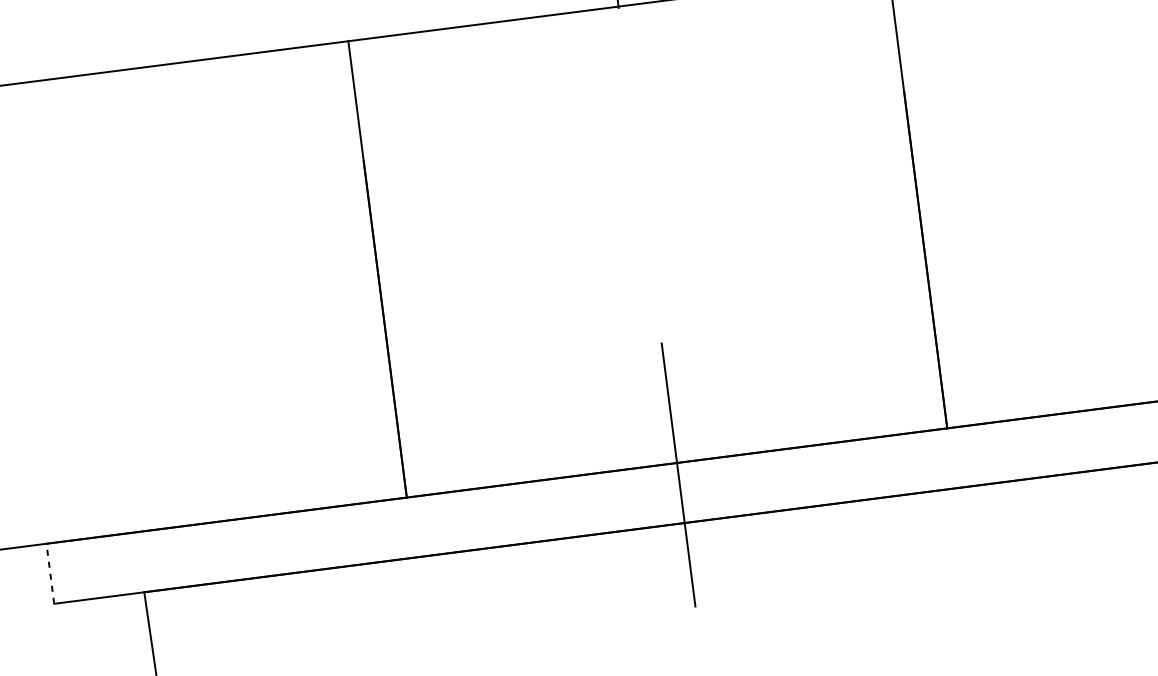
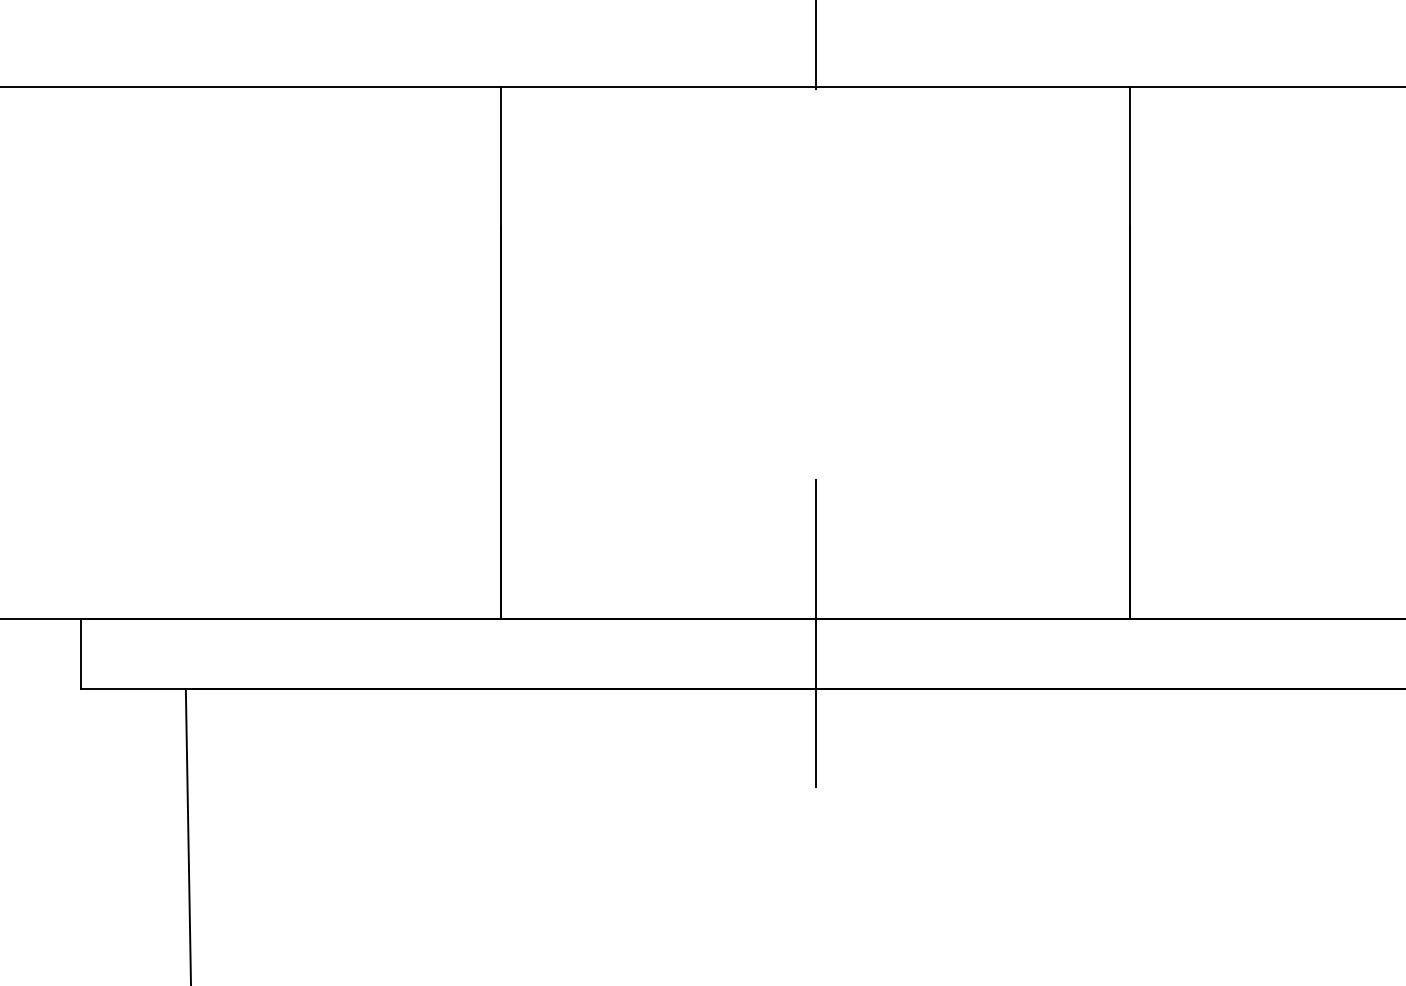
line: (50, 574) -> (80, 654), dashed -> solid

